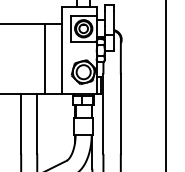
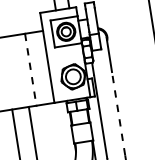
line: (44, 59) -> (30, 70), solid -> dashed
line: (120, 114) -> (118, 114), solid -> dashed

